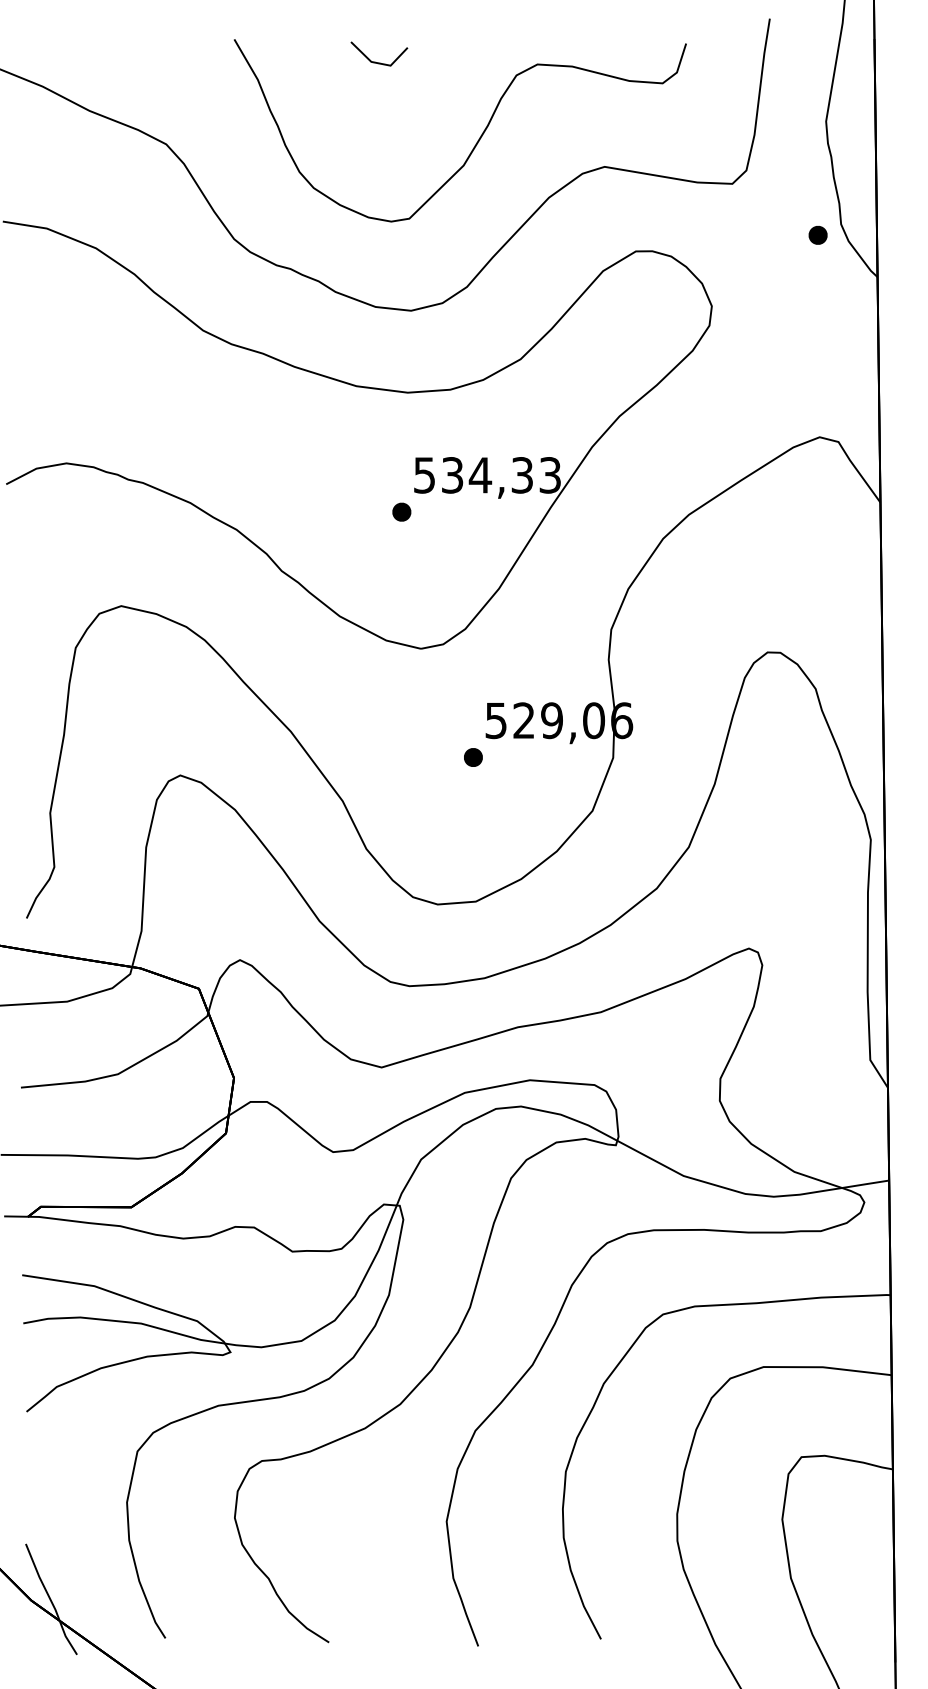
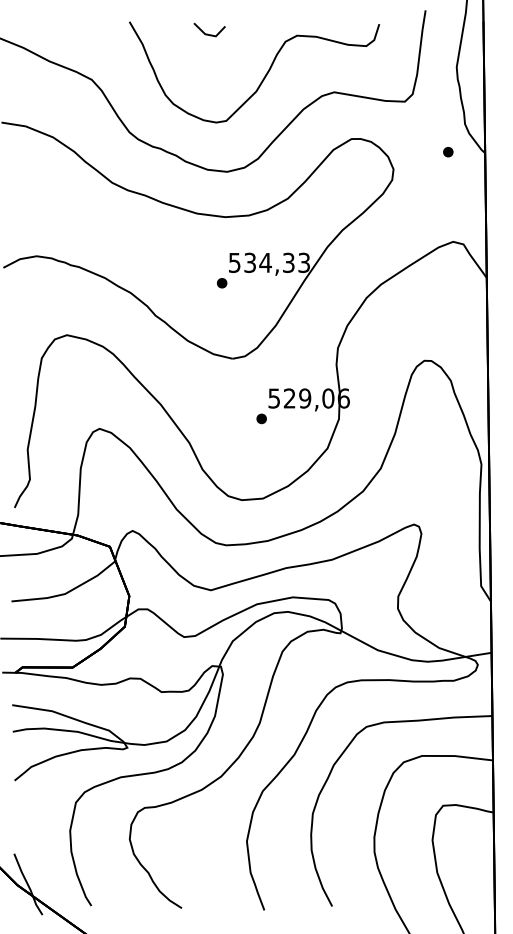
part: (818, 235) -> (448, 152), moved

